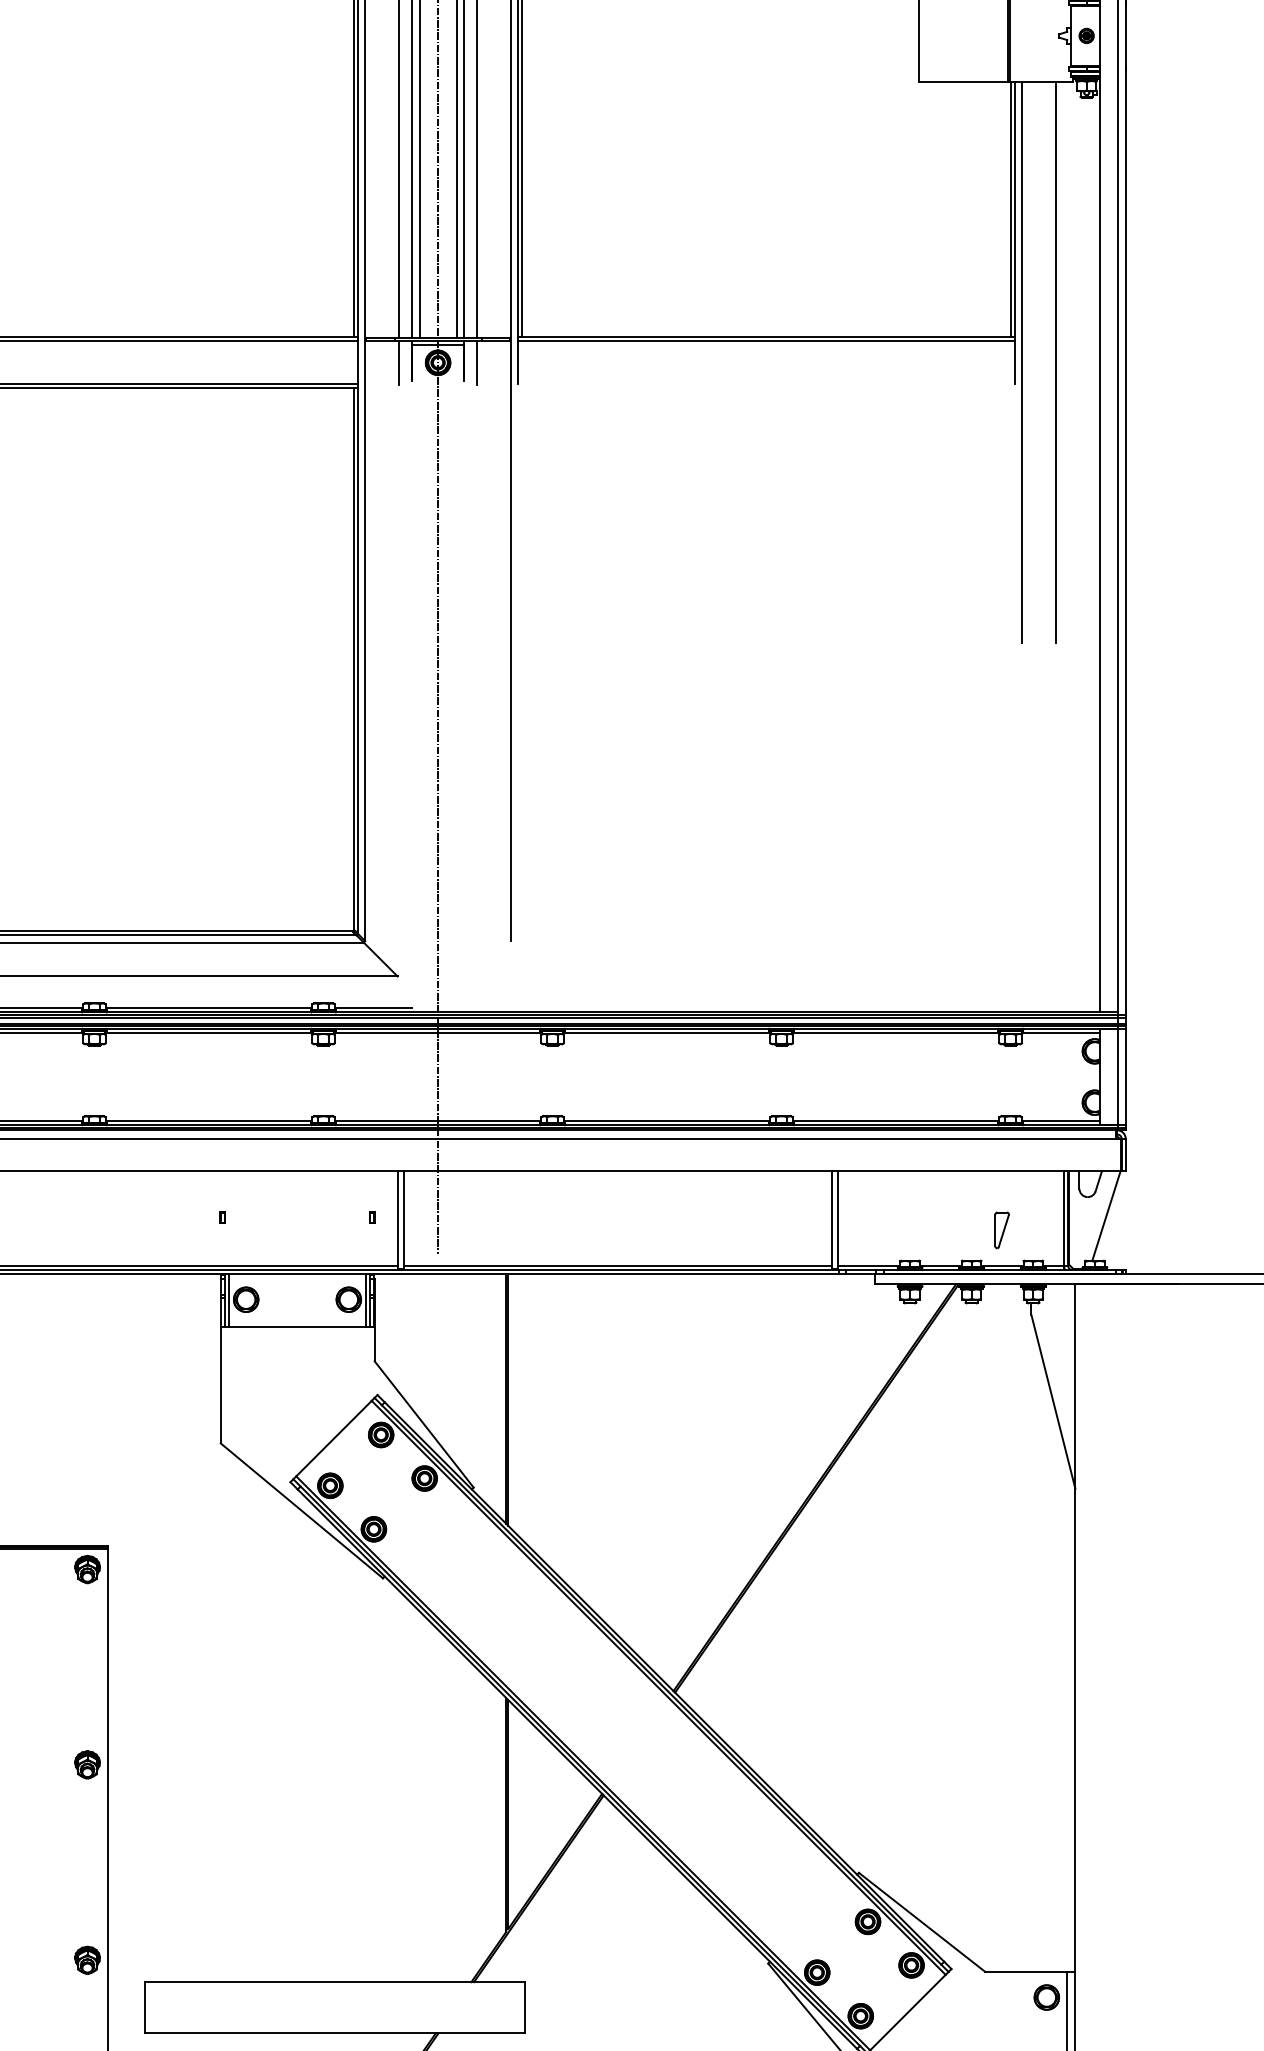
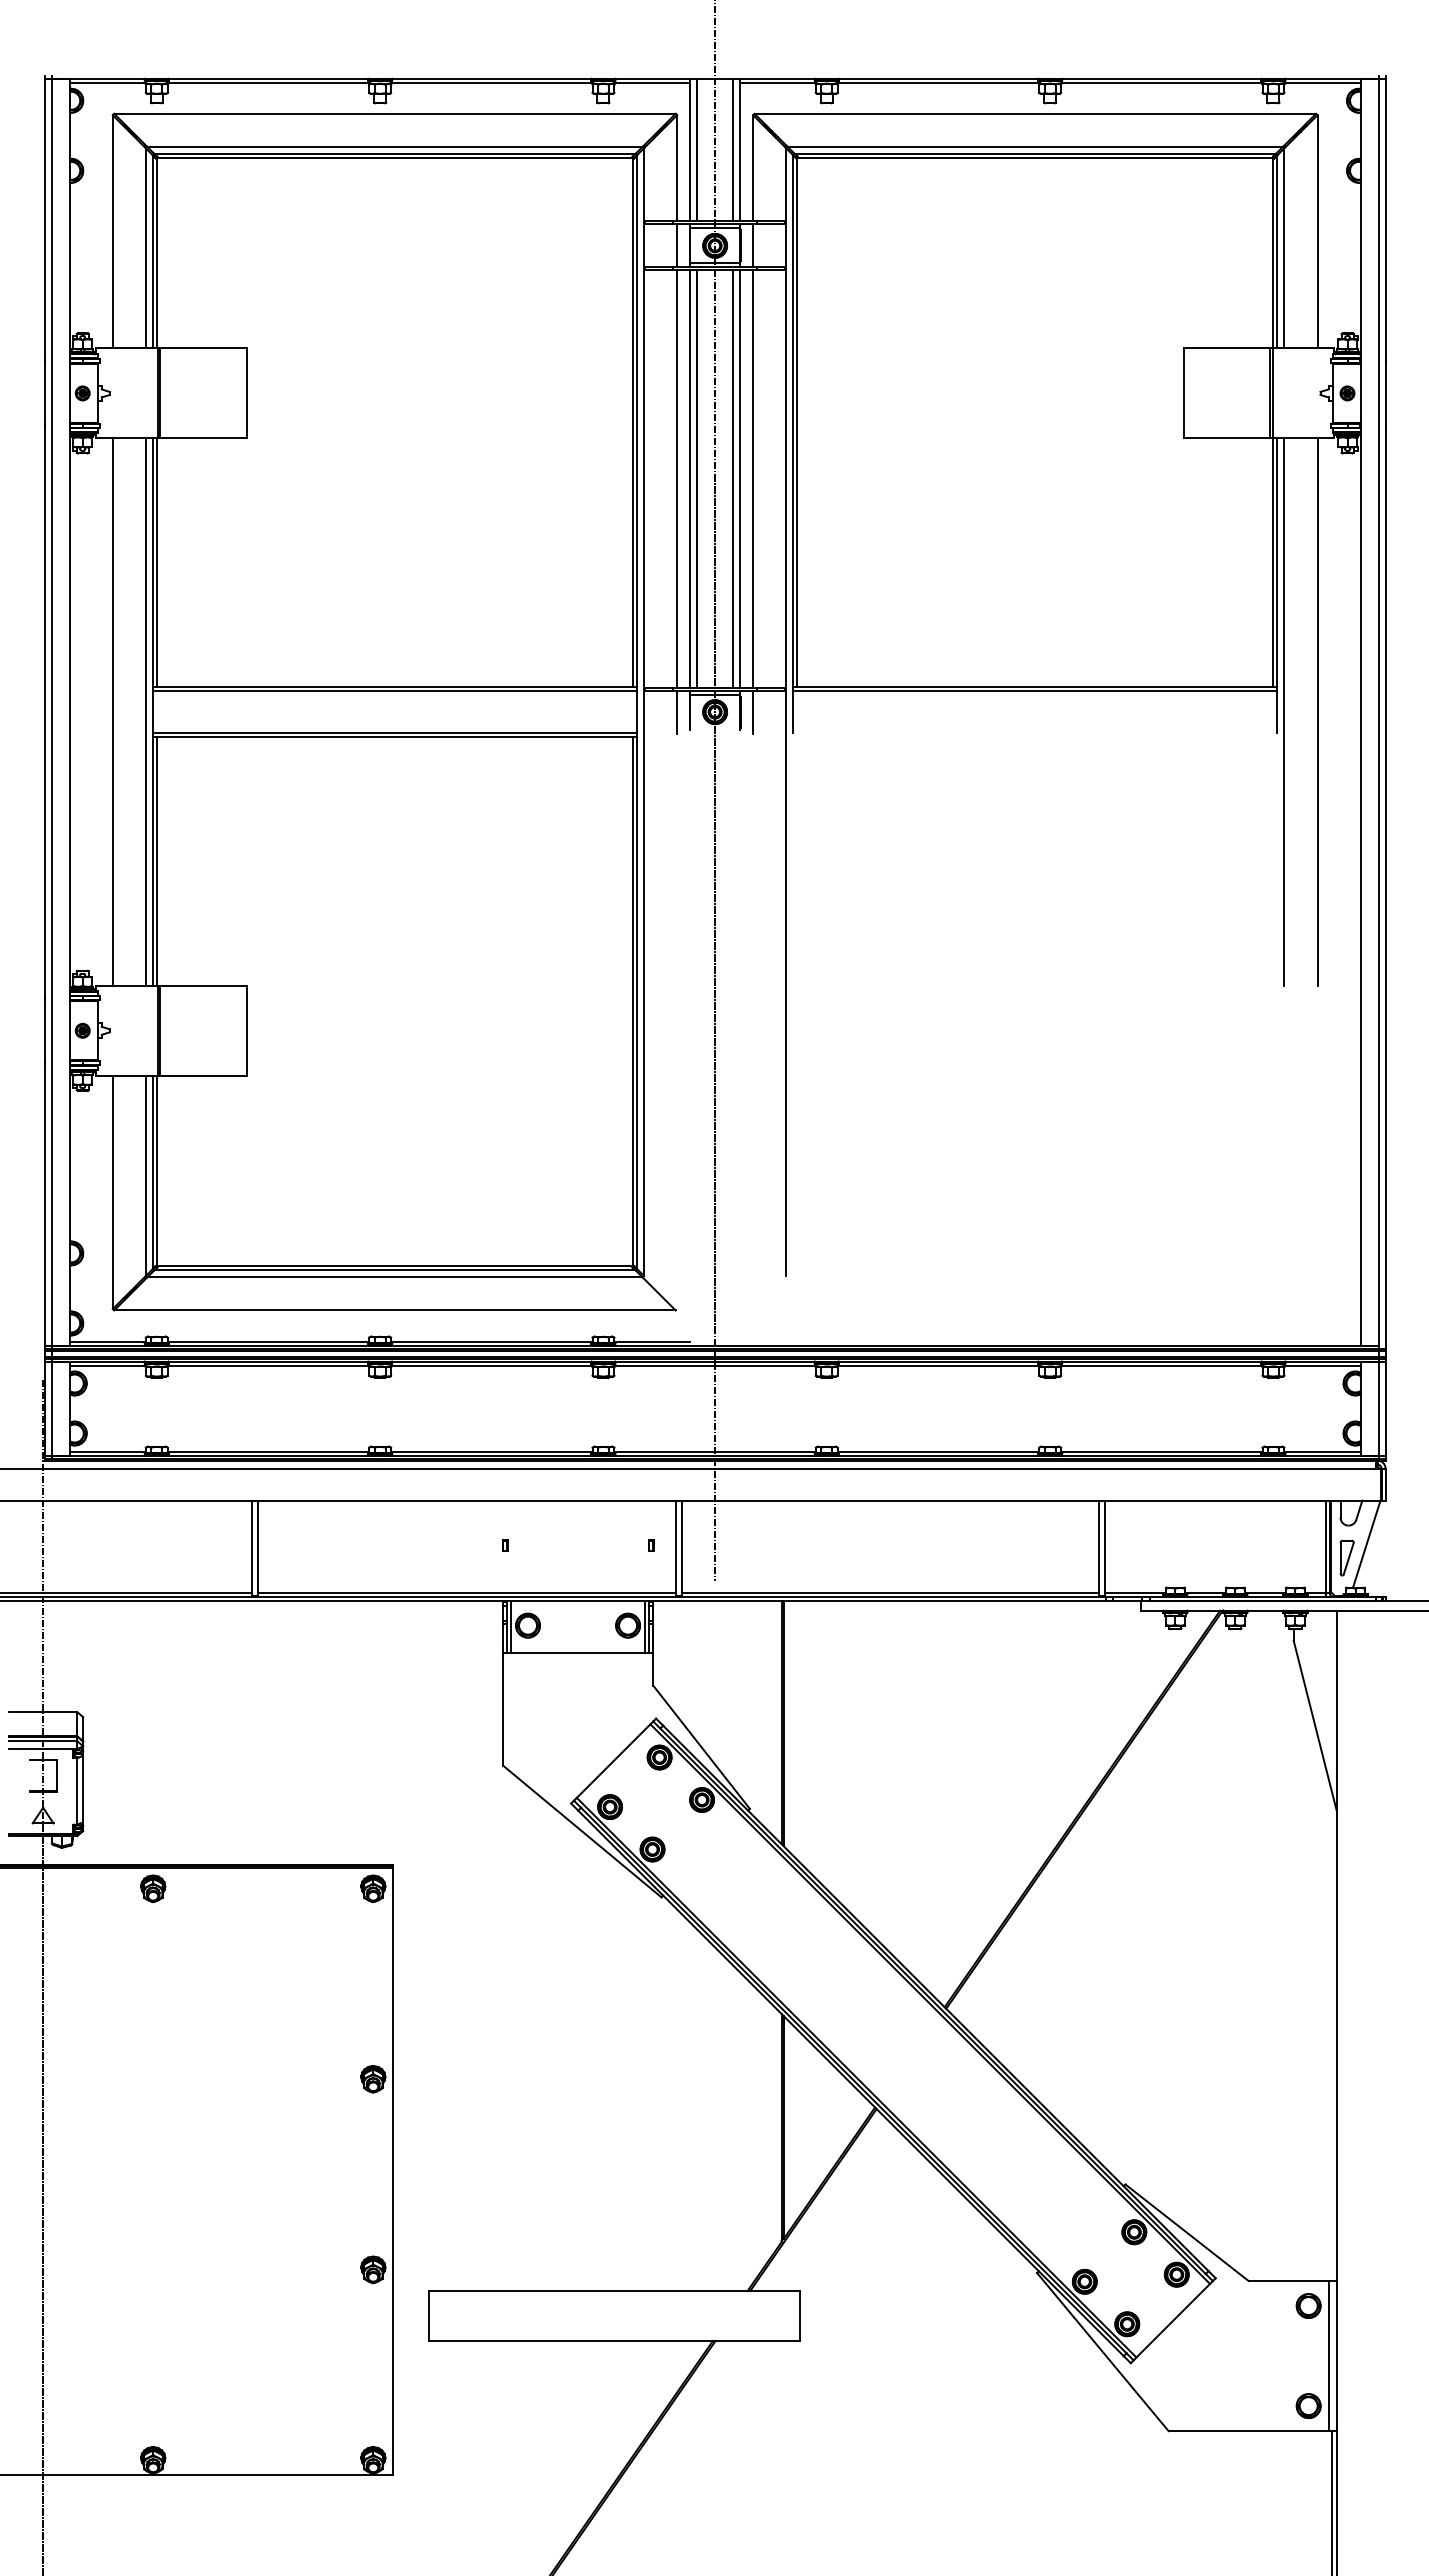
part: (1001, 1229) -> (1346, 1557), moved

